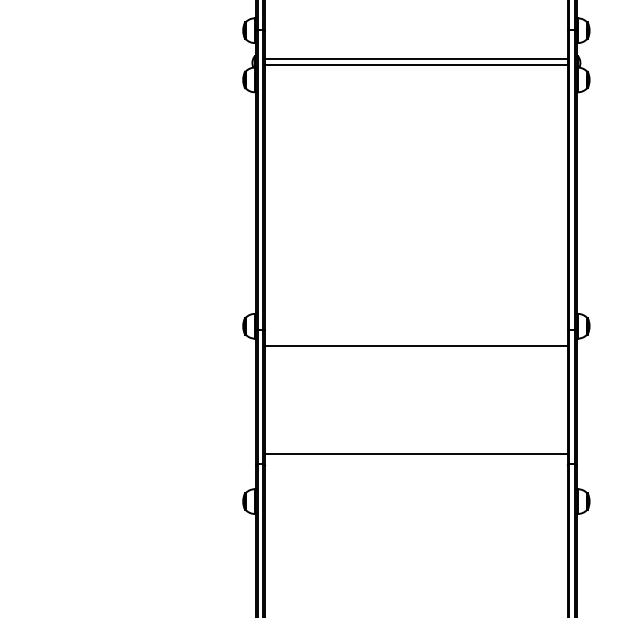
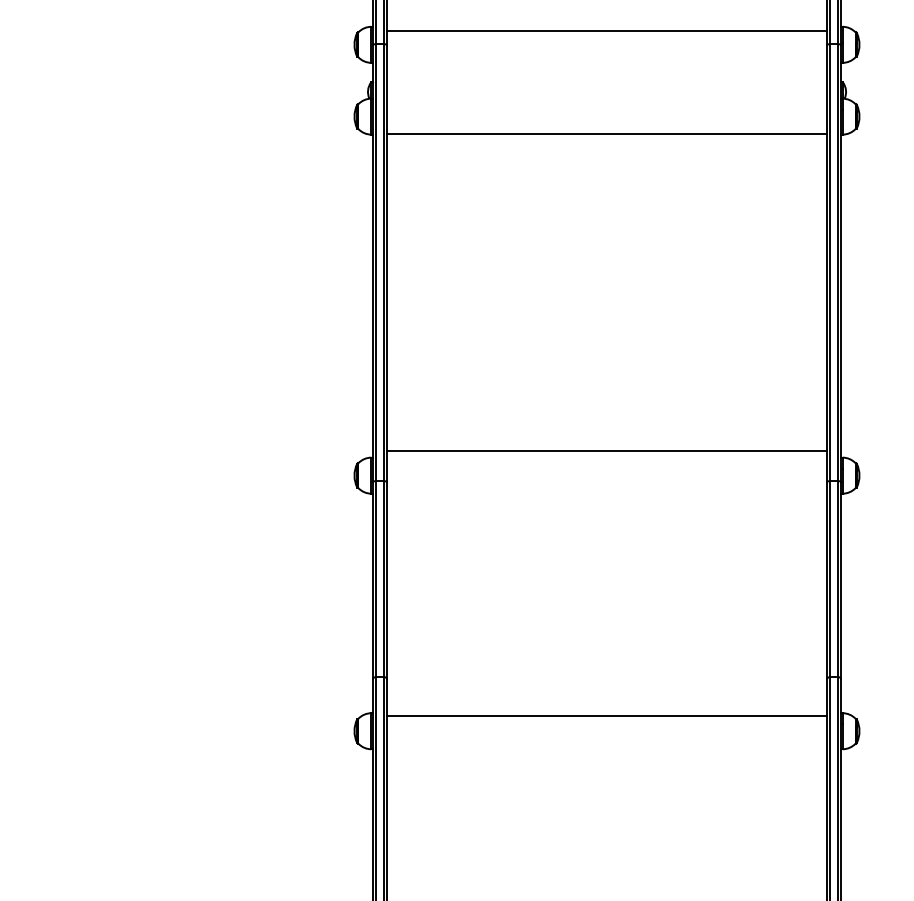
line: (416, 59) -> (607, 31), moved
line: (416, 65) -> (607, 134), moved
line: (416, 346) -> (607, 451), moved
line: (416, 454) -> (607, 716), moved

